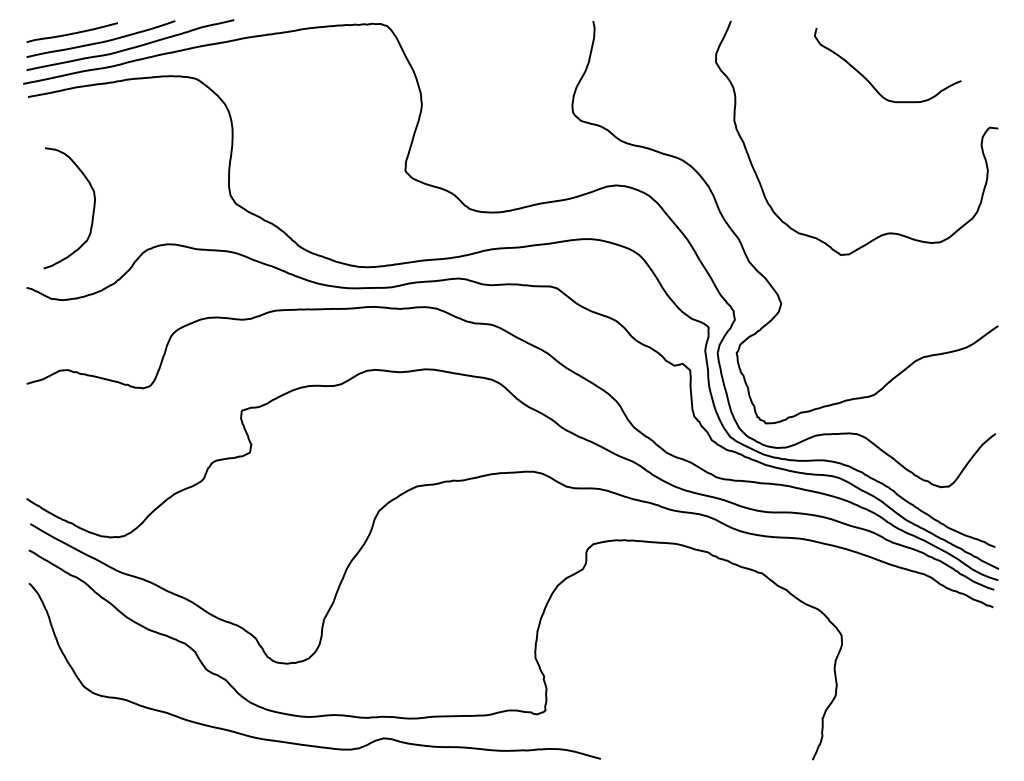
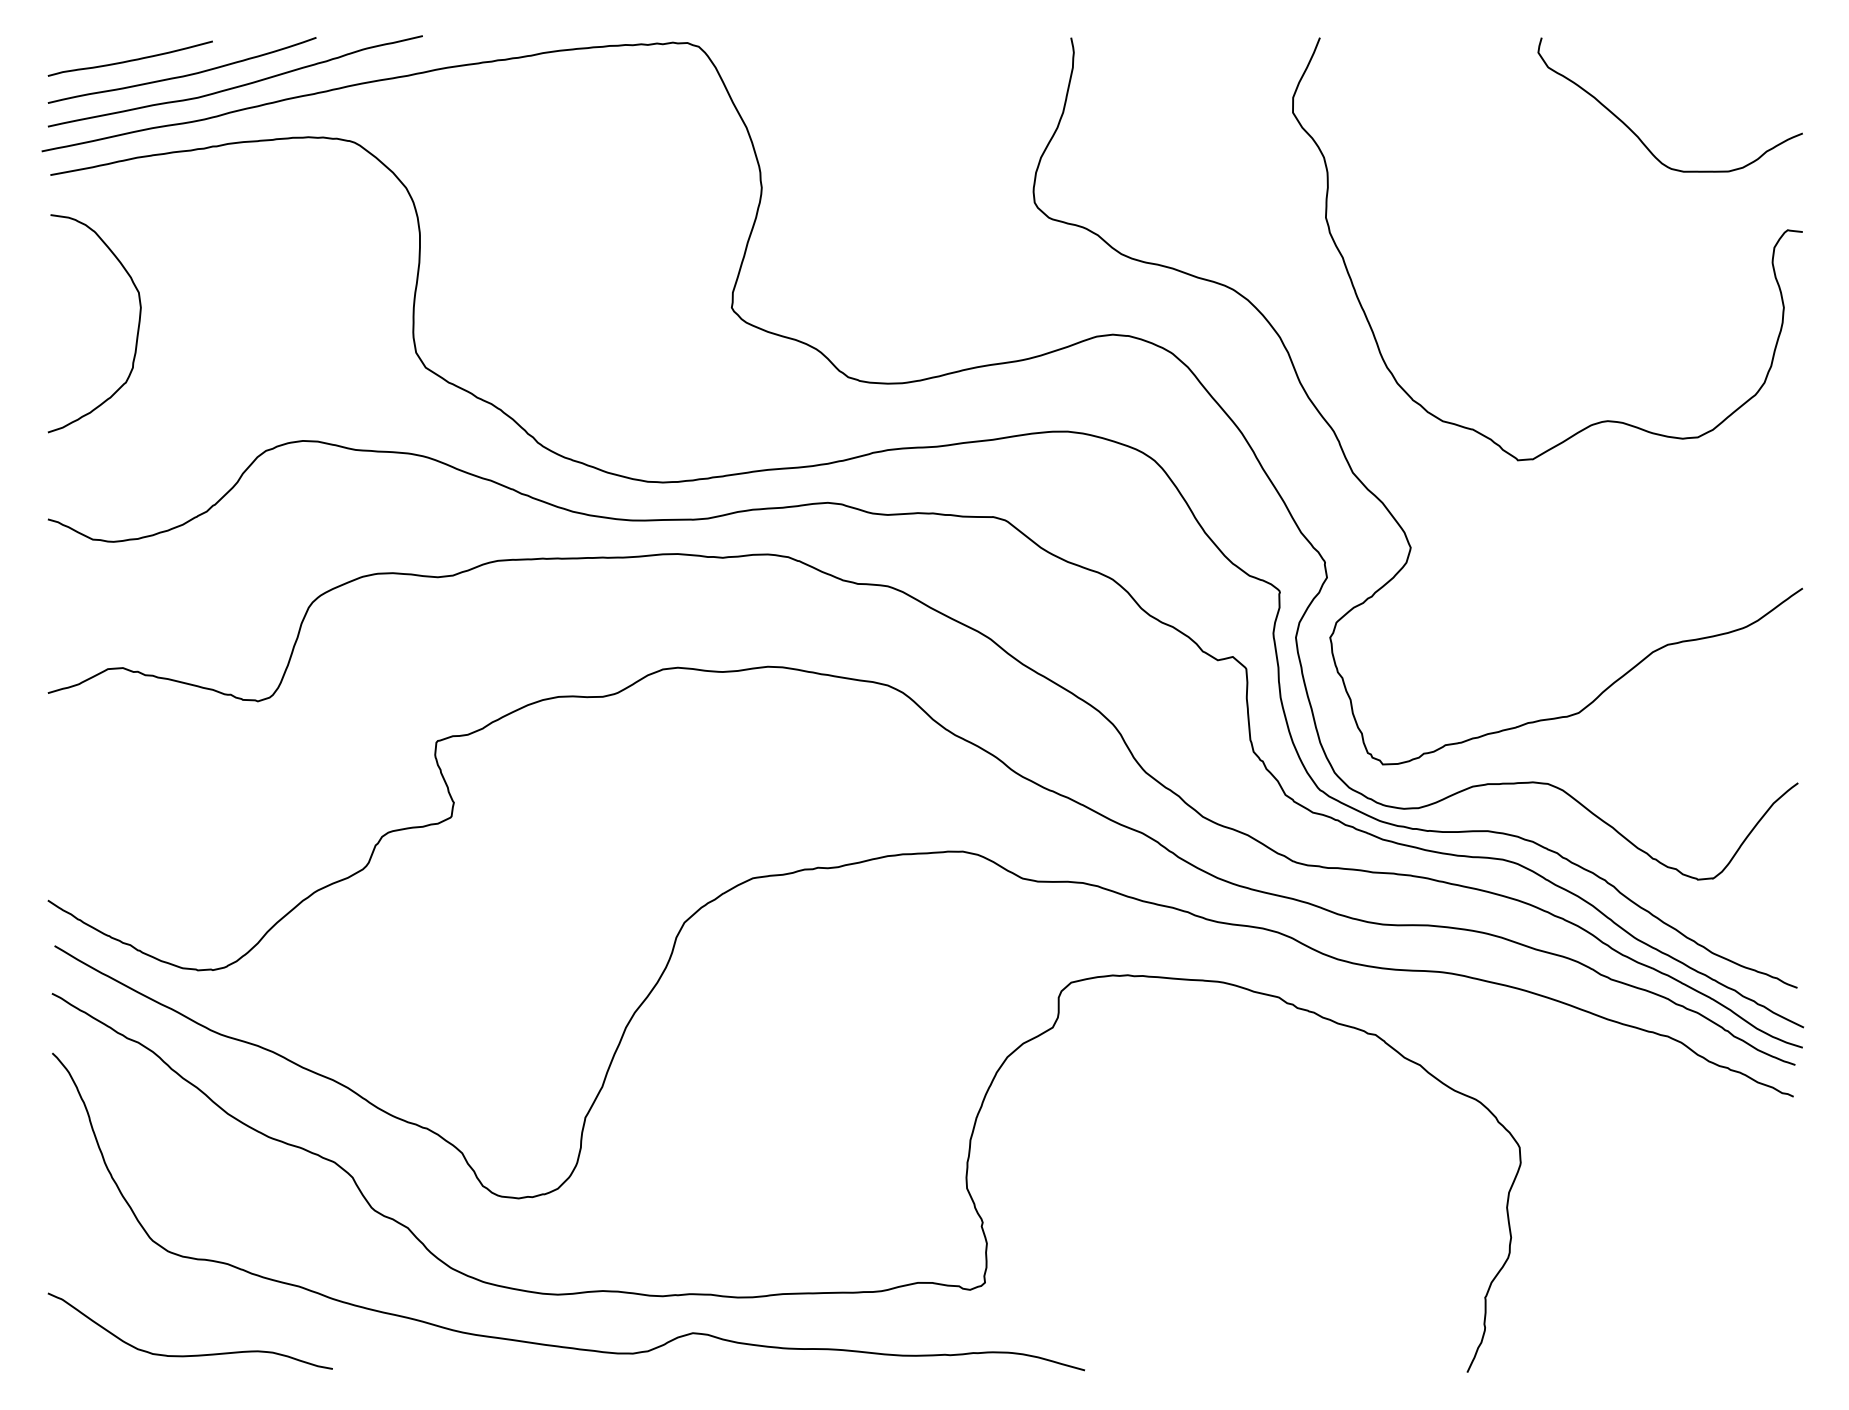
curve: (870, 82) -> (1638, 136), moved
curve: (92, 211) -> (136, 329), moved
curve: (109, 749) -> (197, 1353), added

